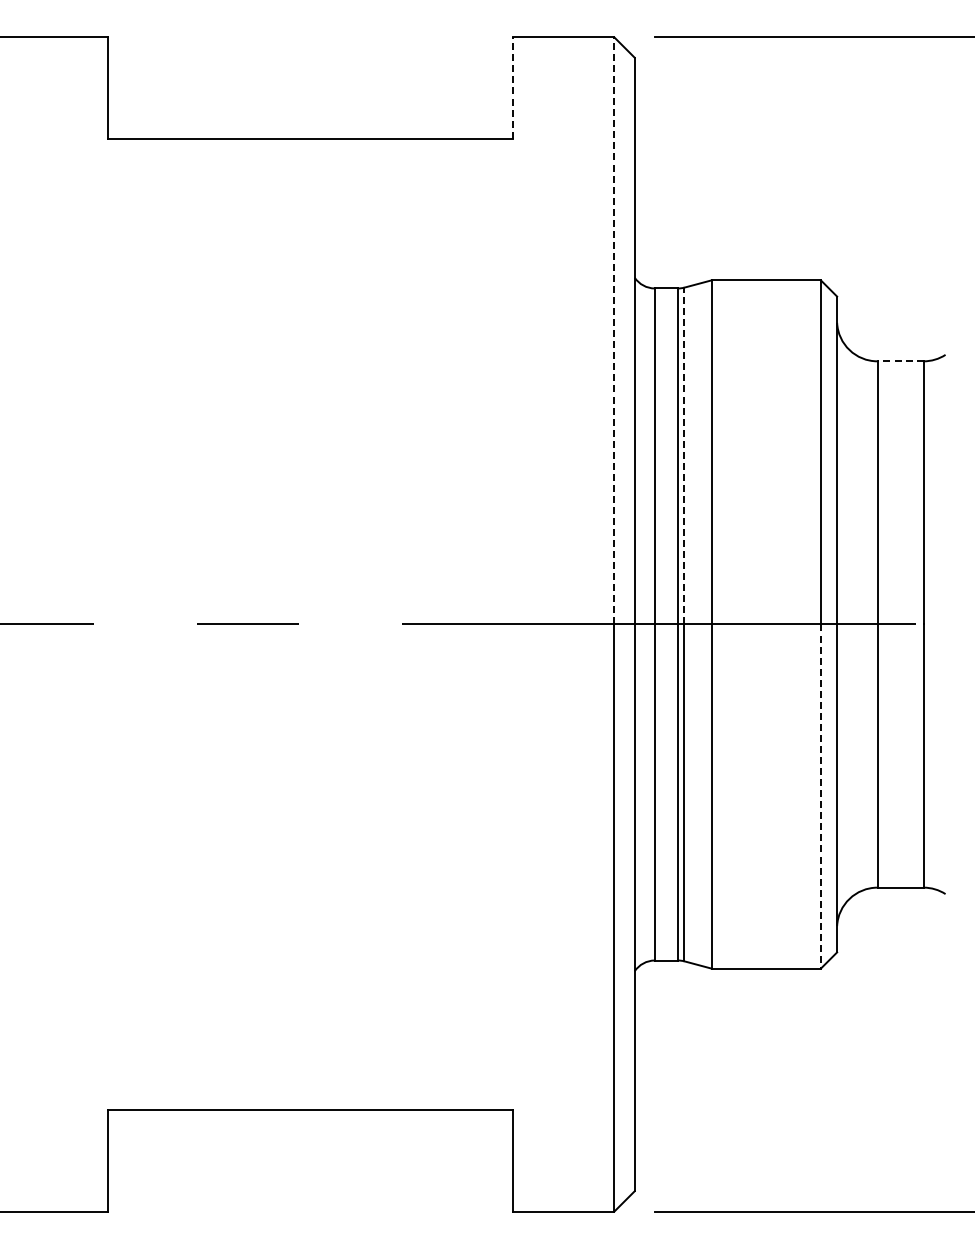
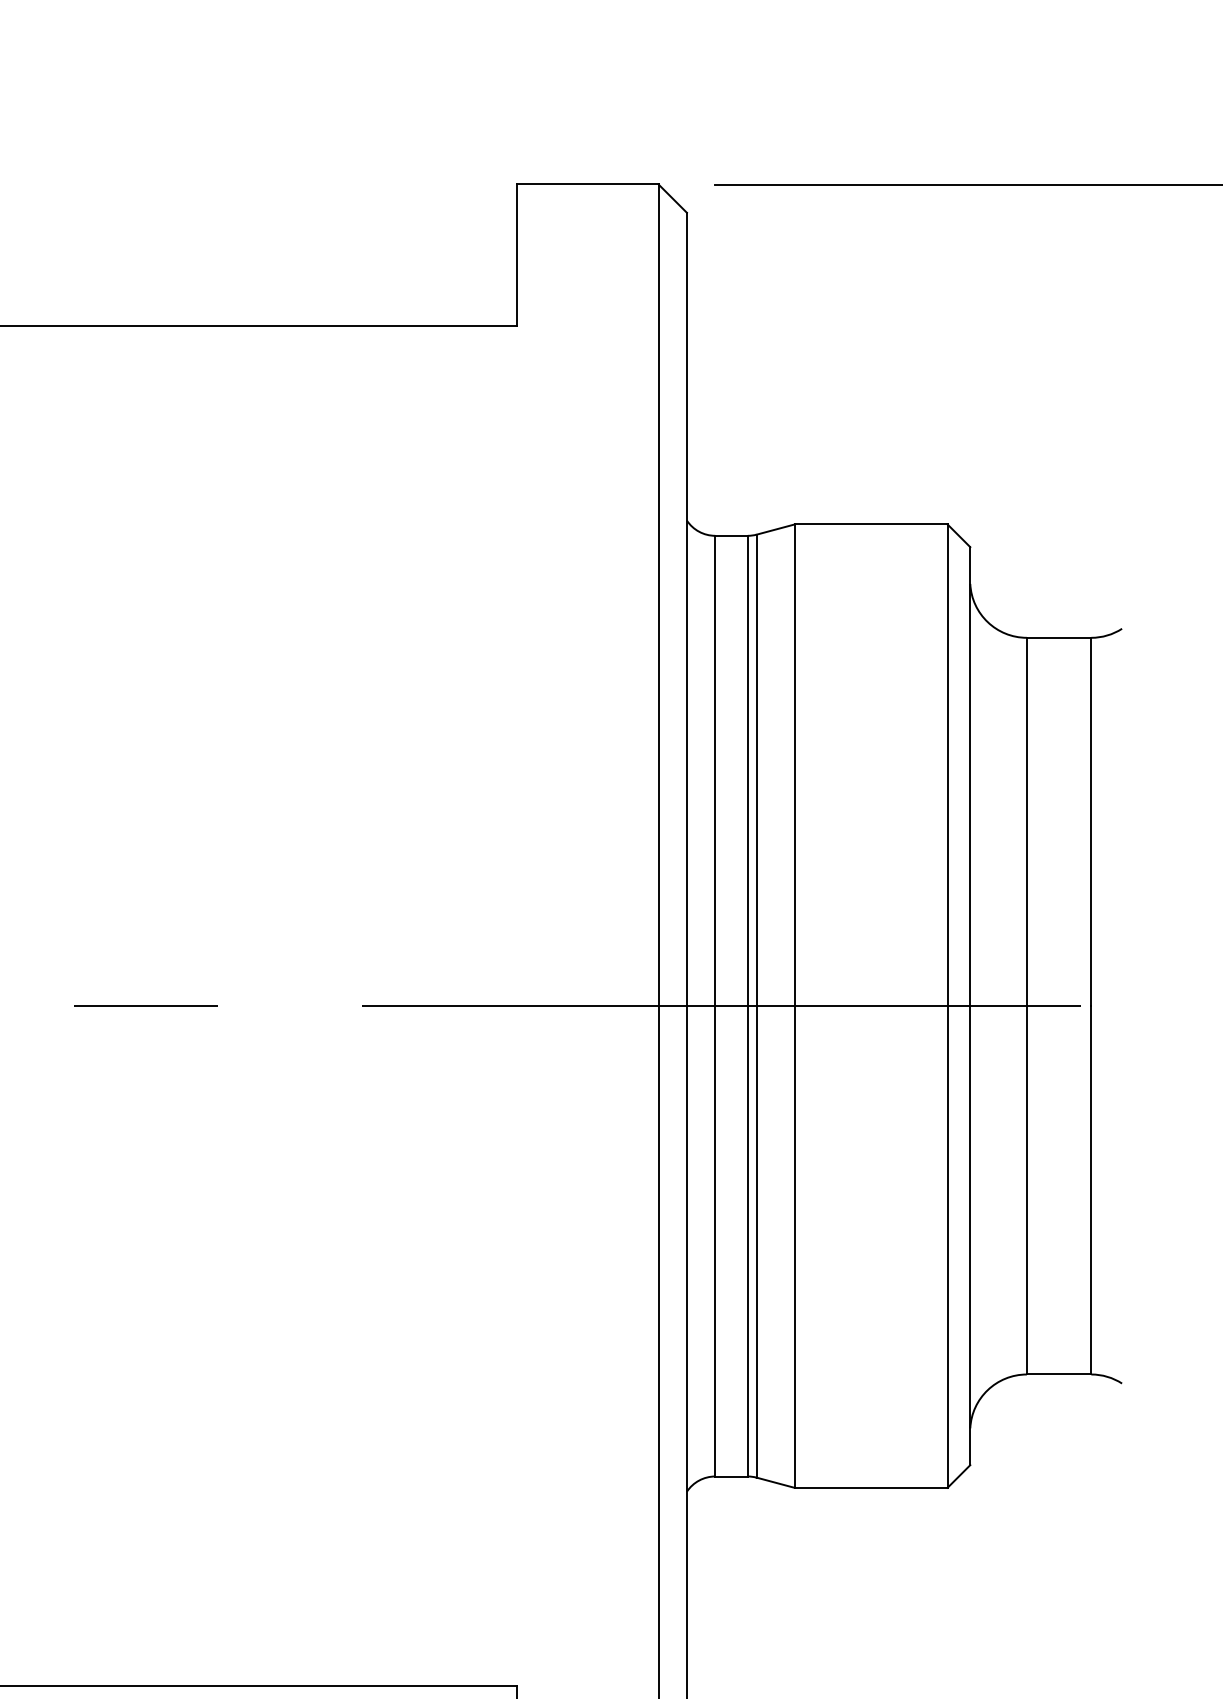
line: (513, 88) -> (517, 255), dashed -> solid
line: (614, 330) -> (658, 594), dashed -> solid
line: (900, 361) -> (1059, 638), dashed -> solid
line: (684, 455) -> (756, 769), dashed -> solid
line: (820, 797) -> (947, 1248), dashed -> solid

